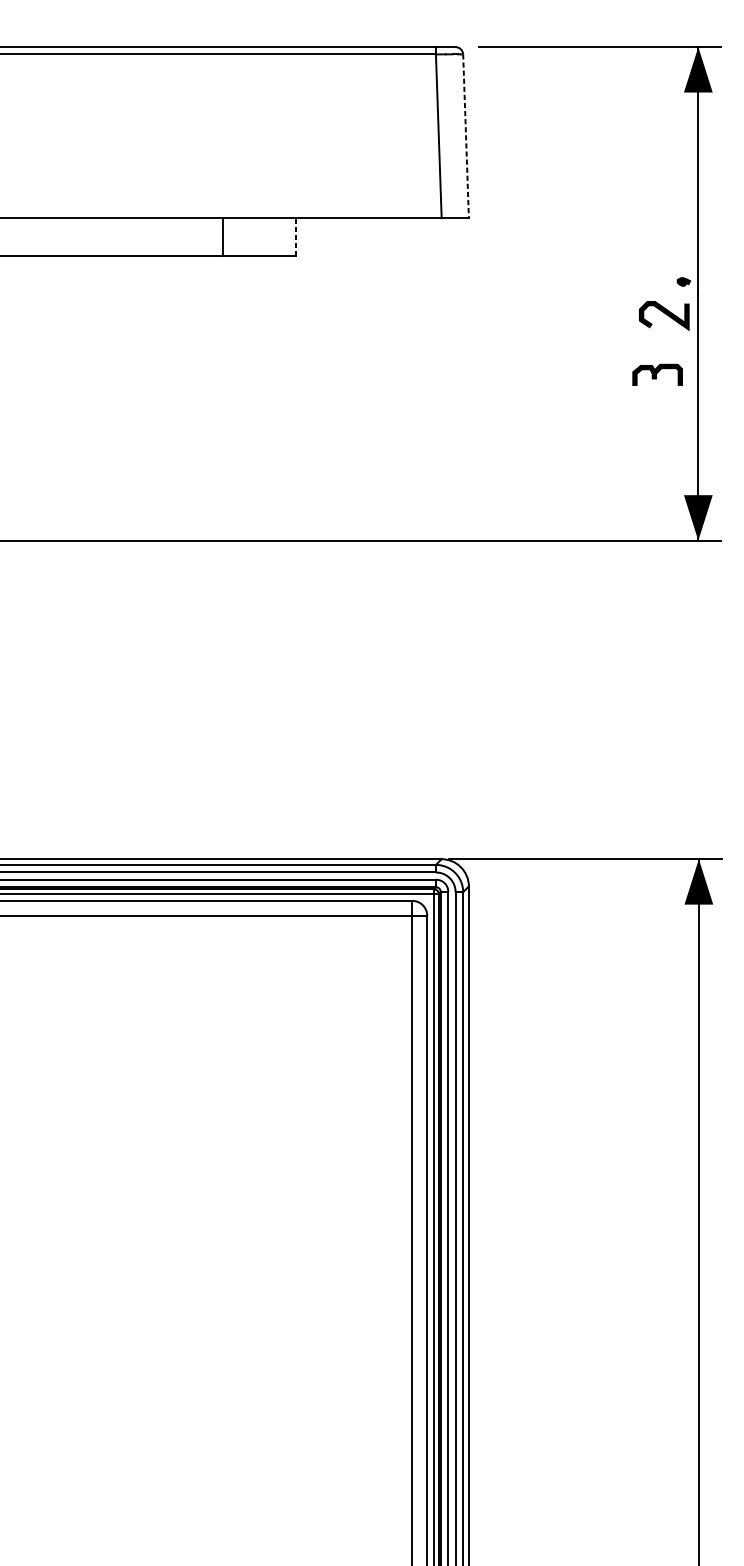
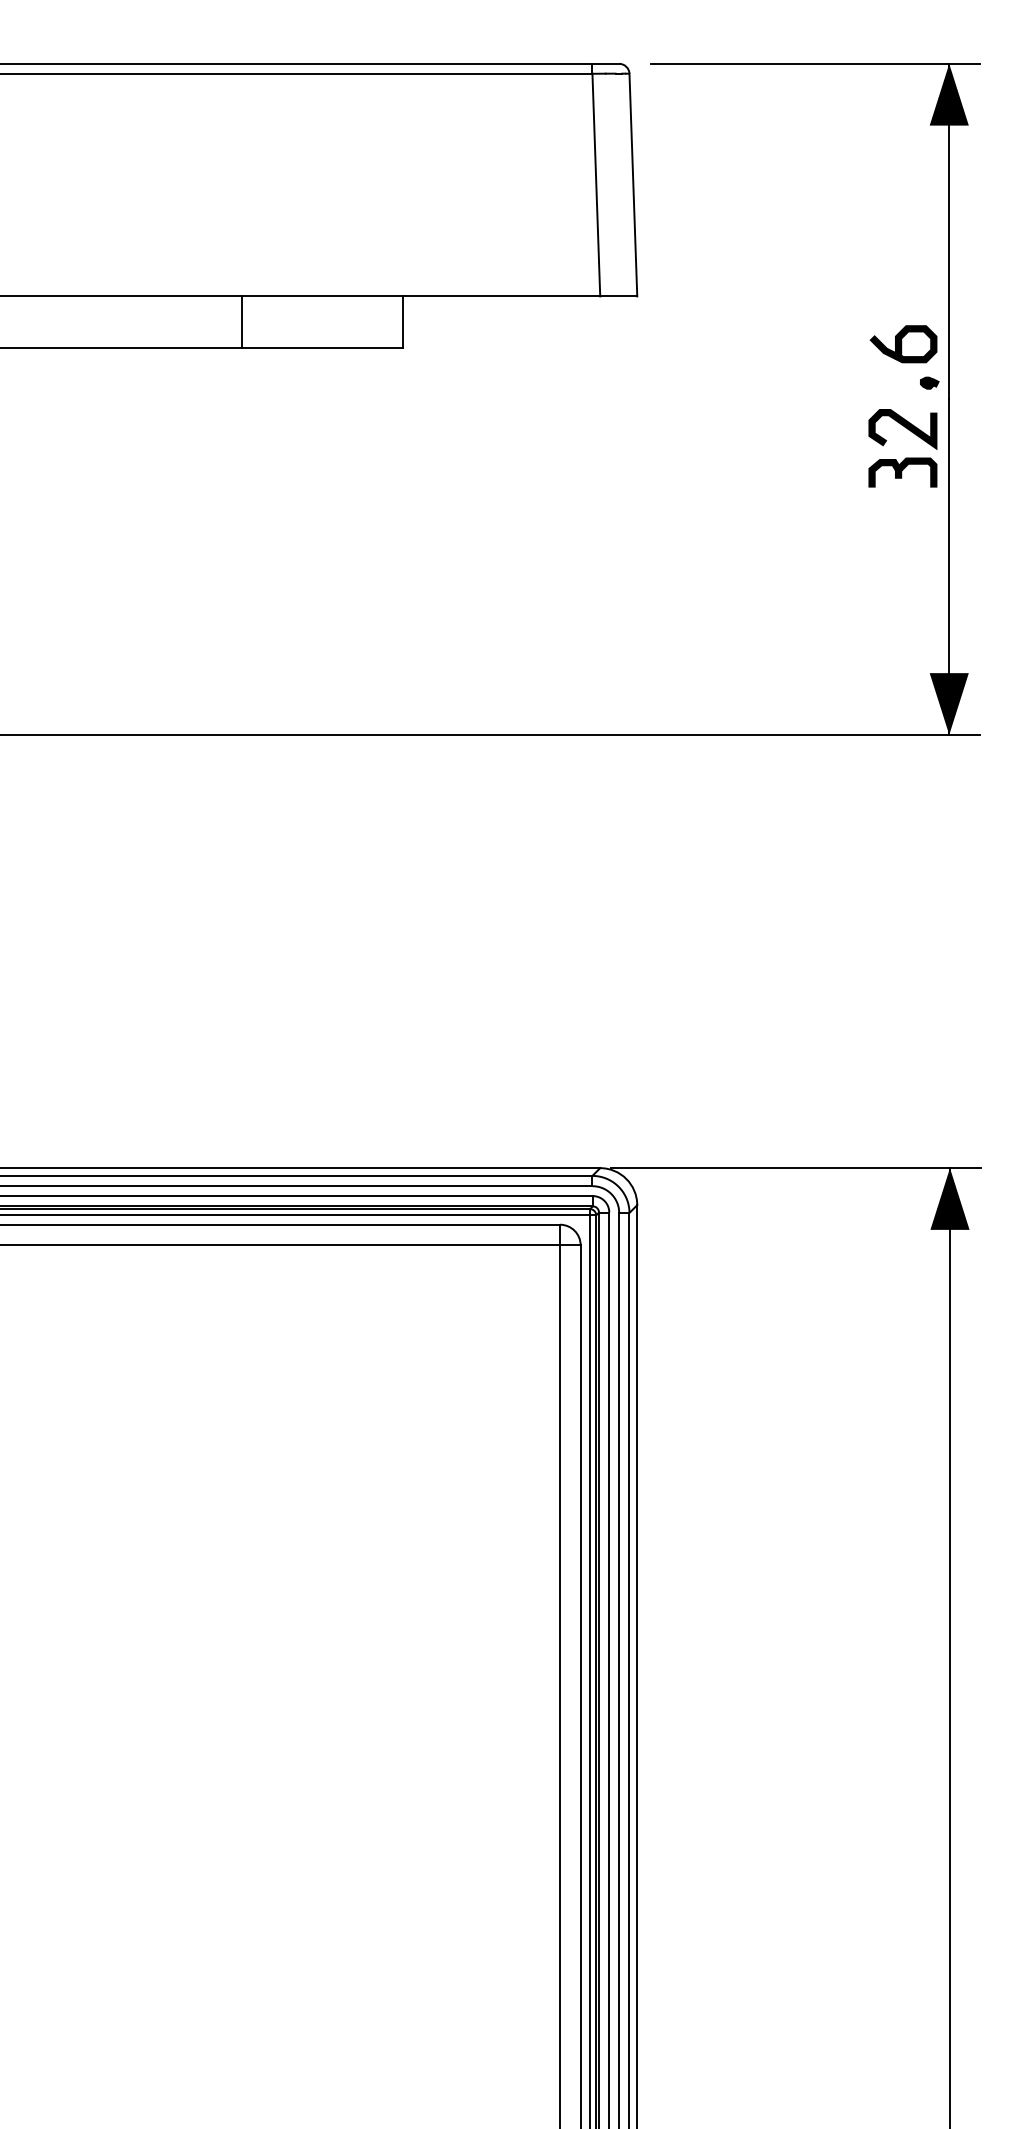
line: (466, 136) -> (633, 185), dashed -> solid
line: (223, 236) -> (242, 321), moved
line: (296, 237) -> (402, 322), dashed -> solid
curve: (663, 253) -> (902, 344), added
part: (657, 374) -> (902, 472), moved

